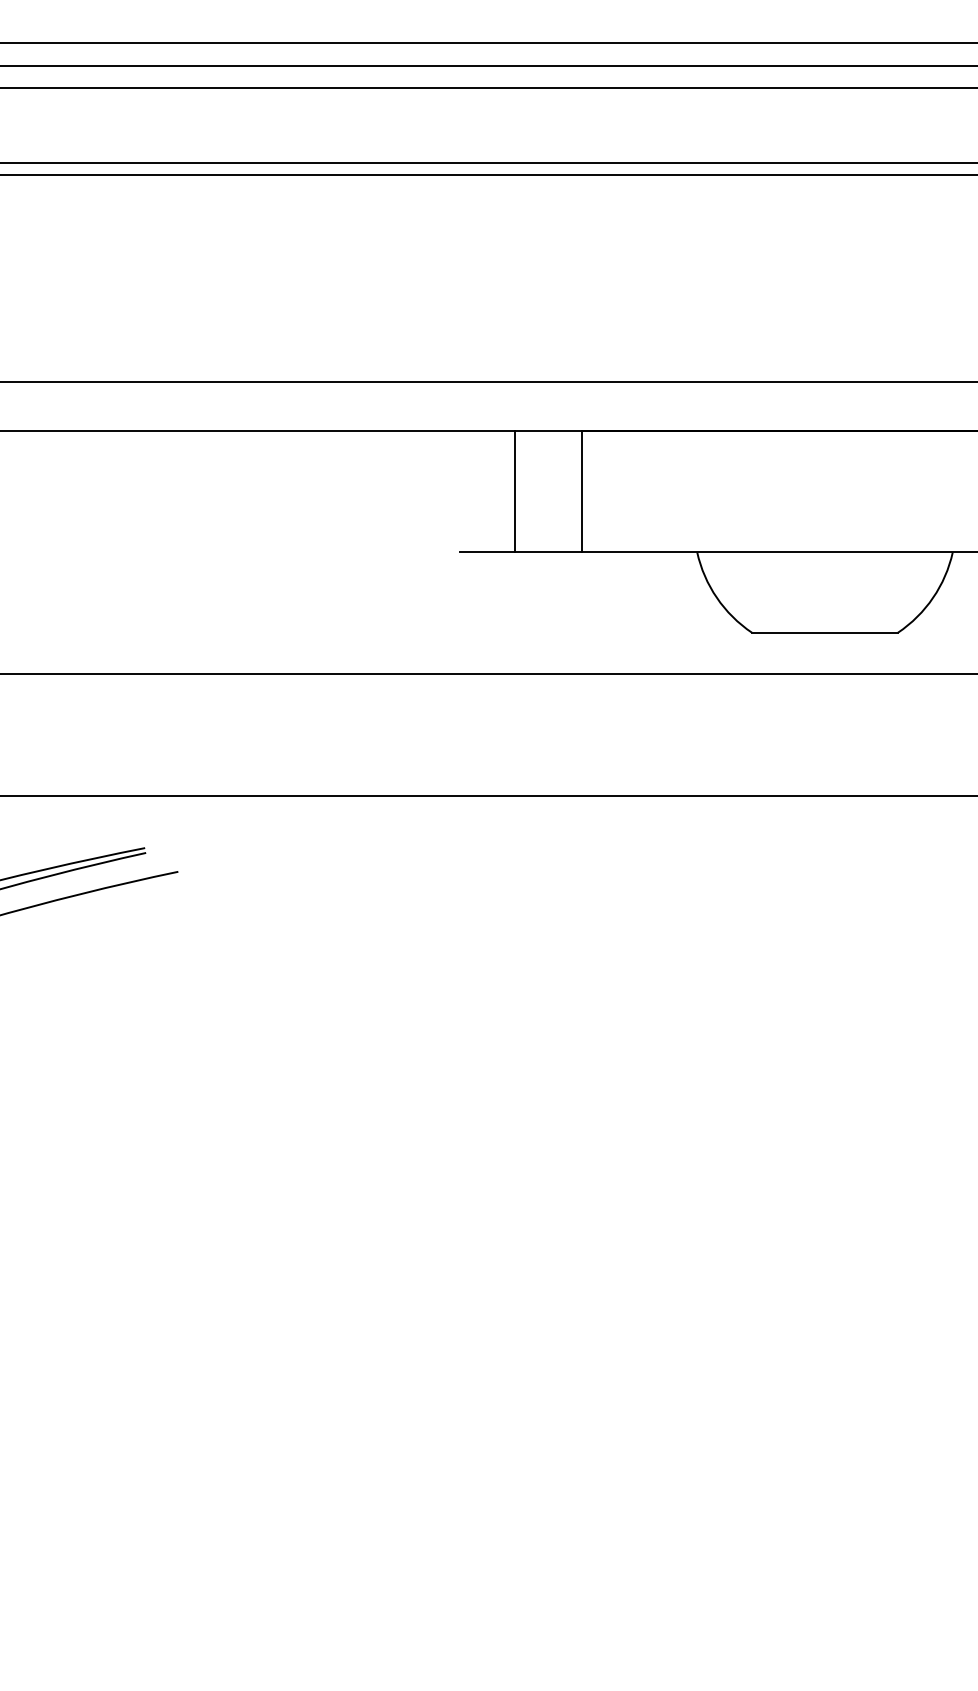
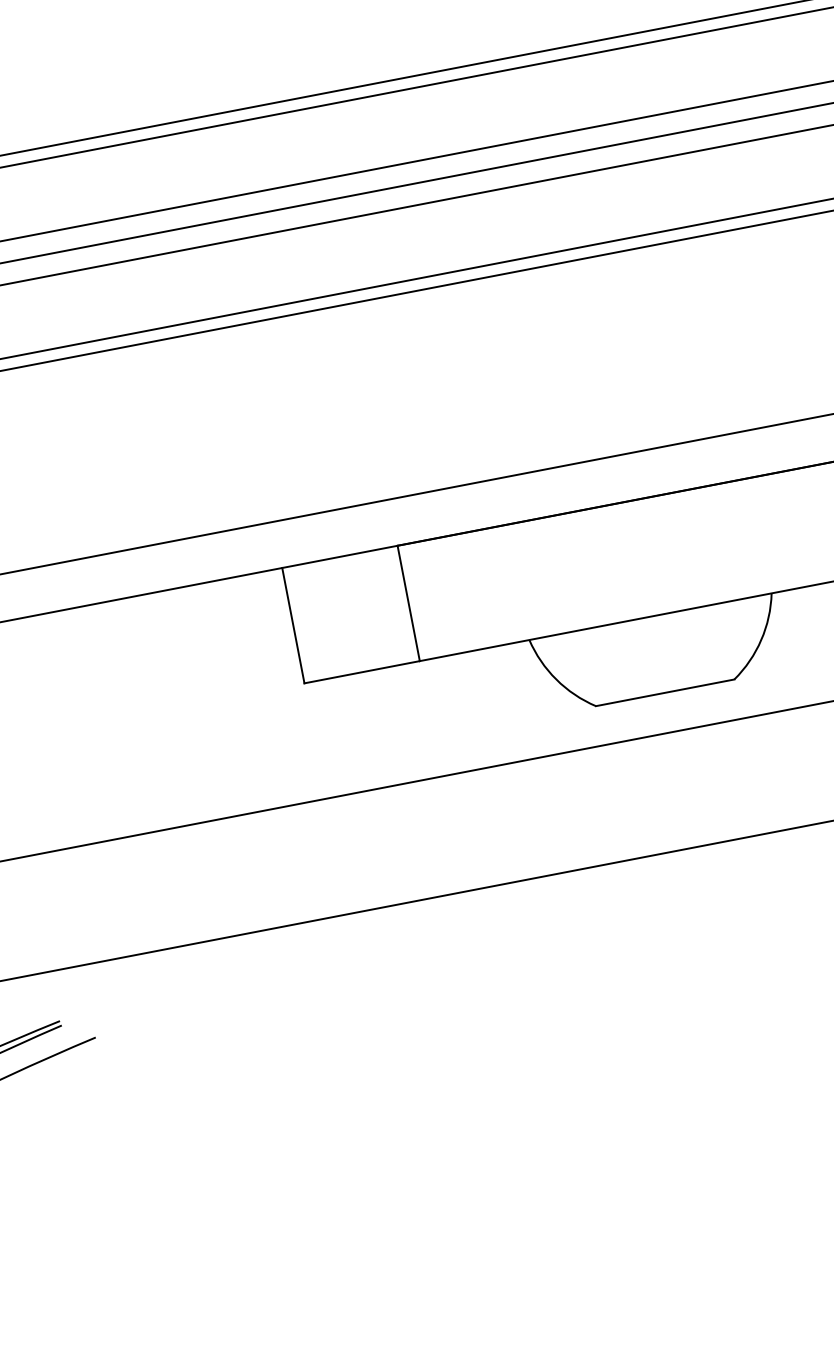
line: (514, 491) -> (292, 625), moved

